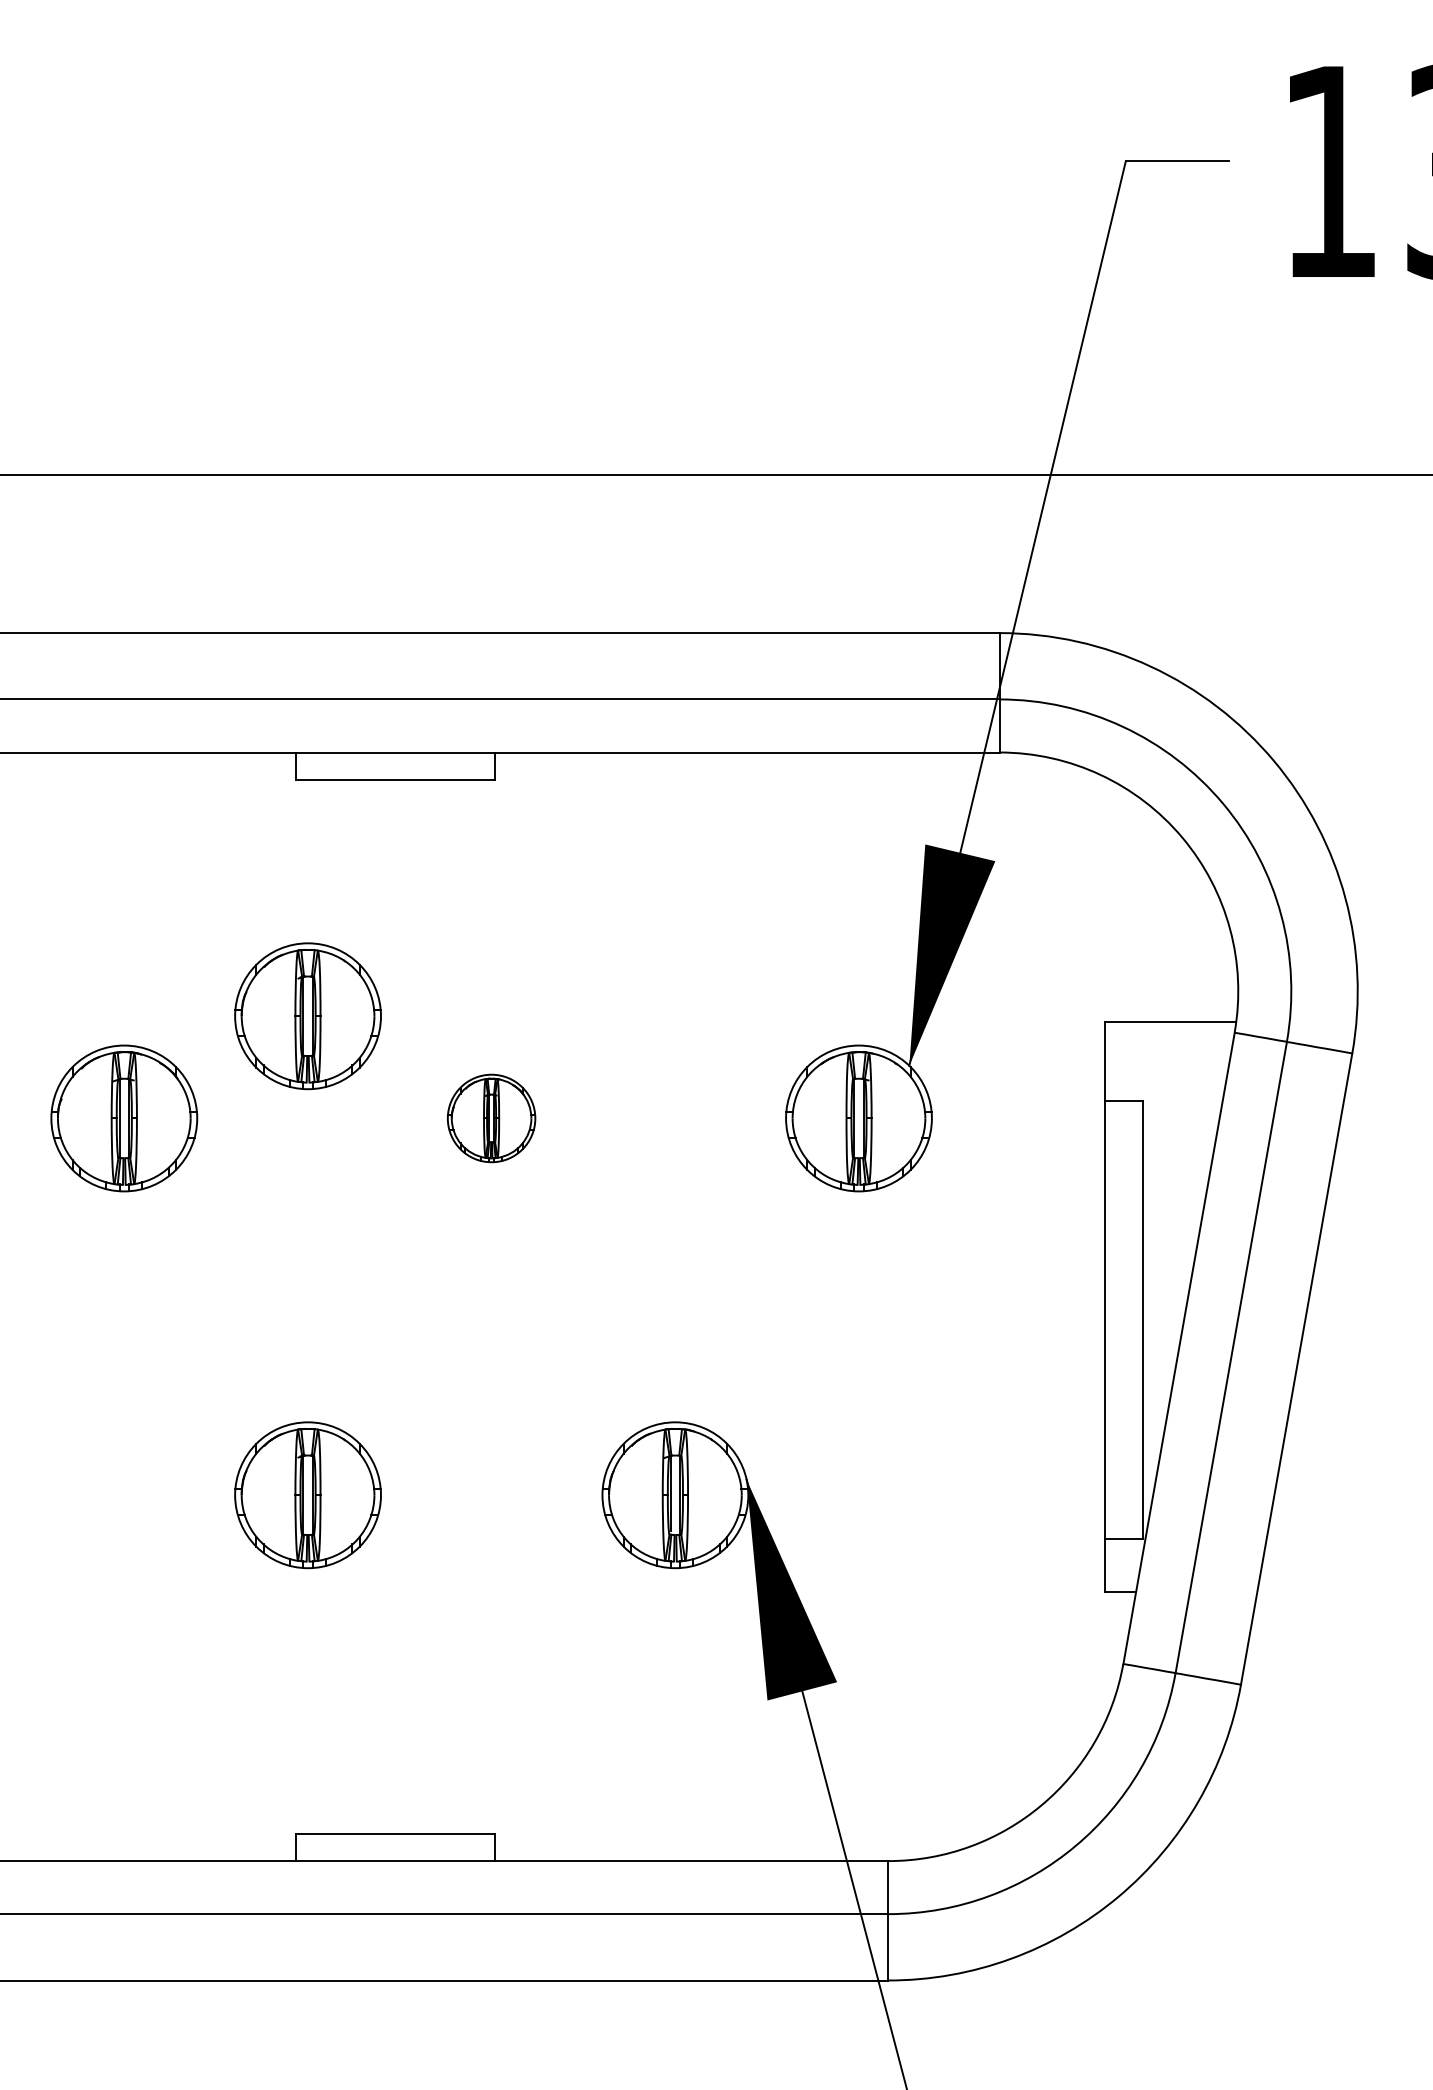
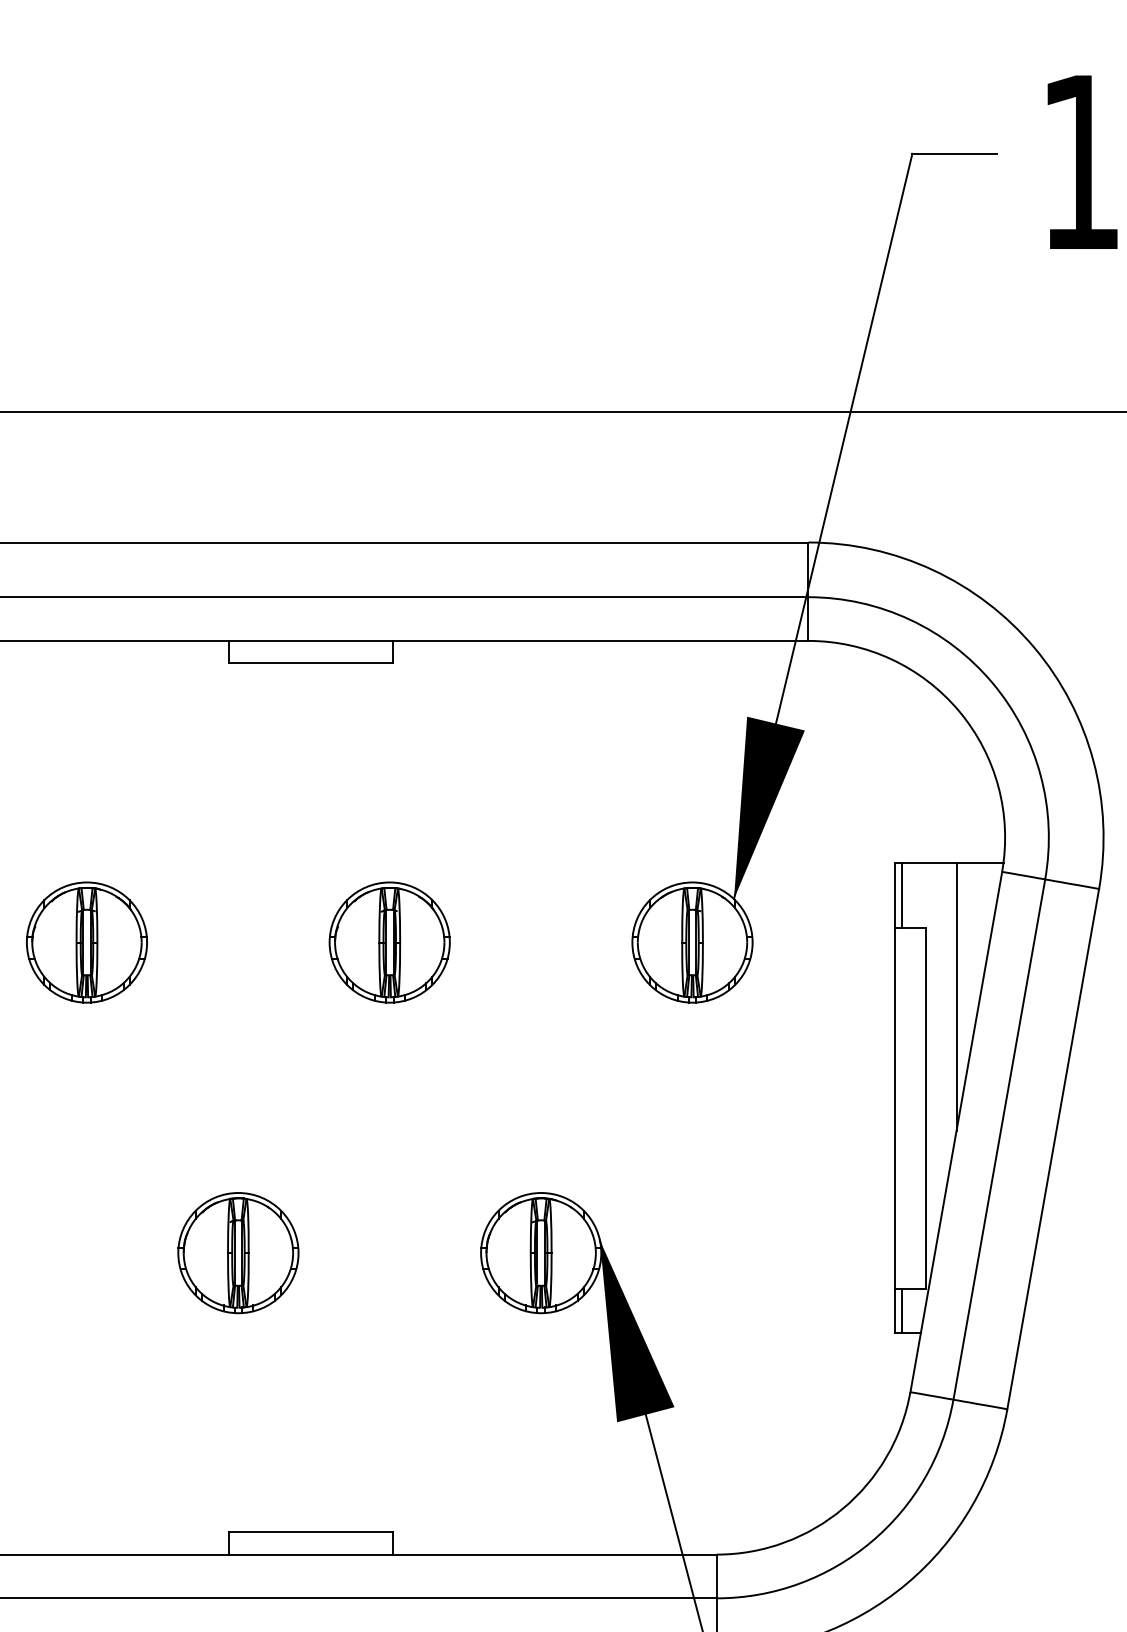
part: (307, 1016) -> (237, 858), removed
line: (1112, 1061) -> (901, 895), added
part: (491, 1118) -> (389, 942), size x1.67
line: (1179, 1183) -> (956, 996), added
line: (1112, 1564) -> (901, 1310), added

